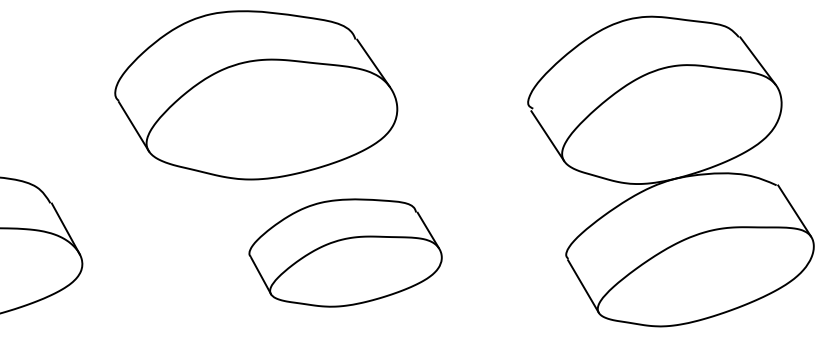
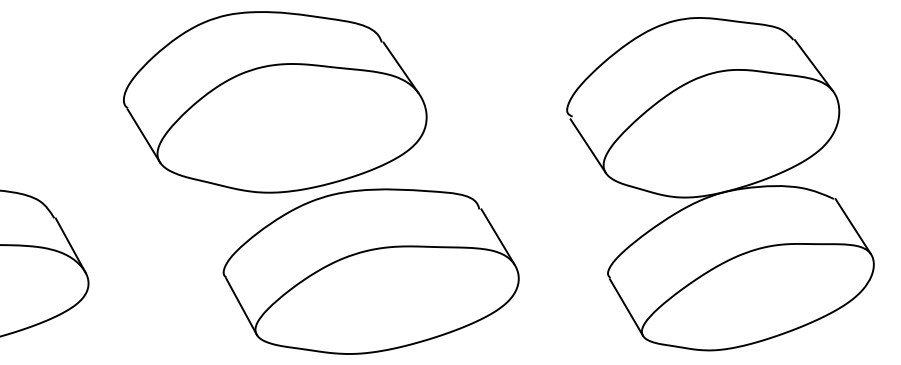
part: (345, 252) -> (371, 271), size x1.43

